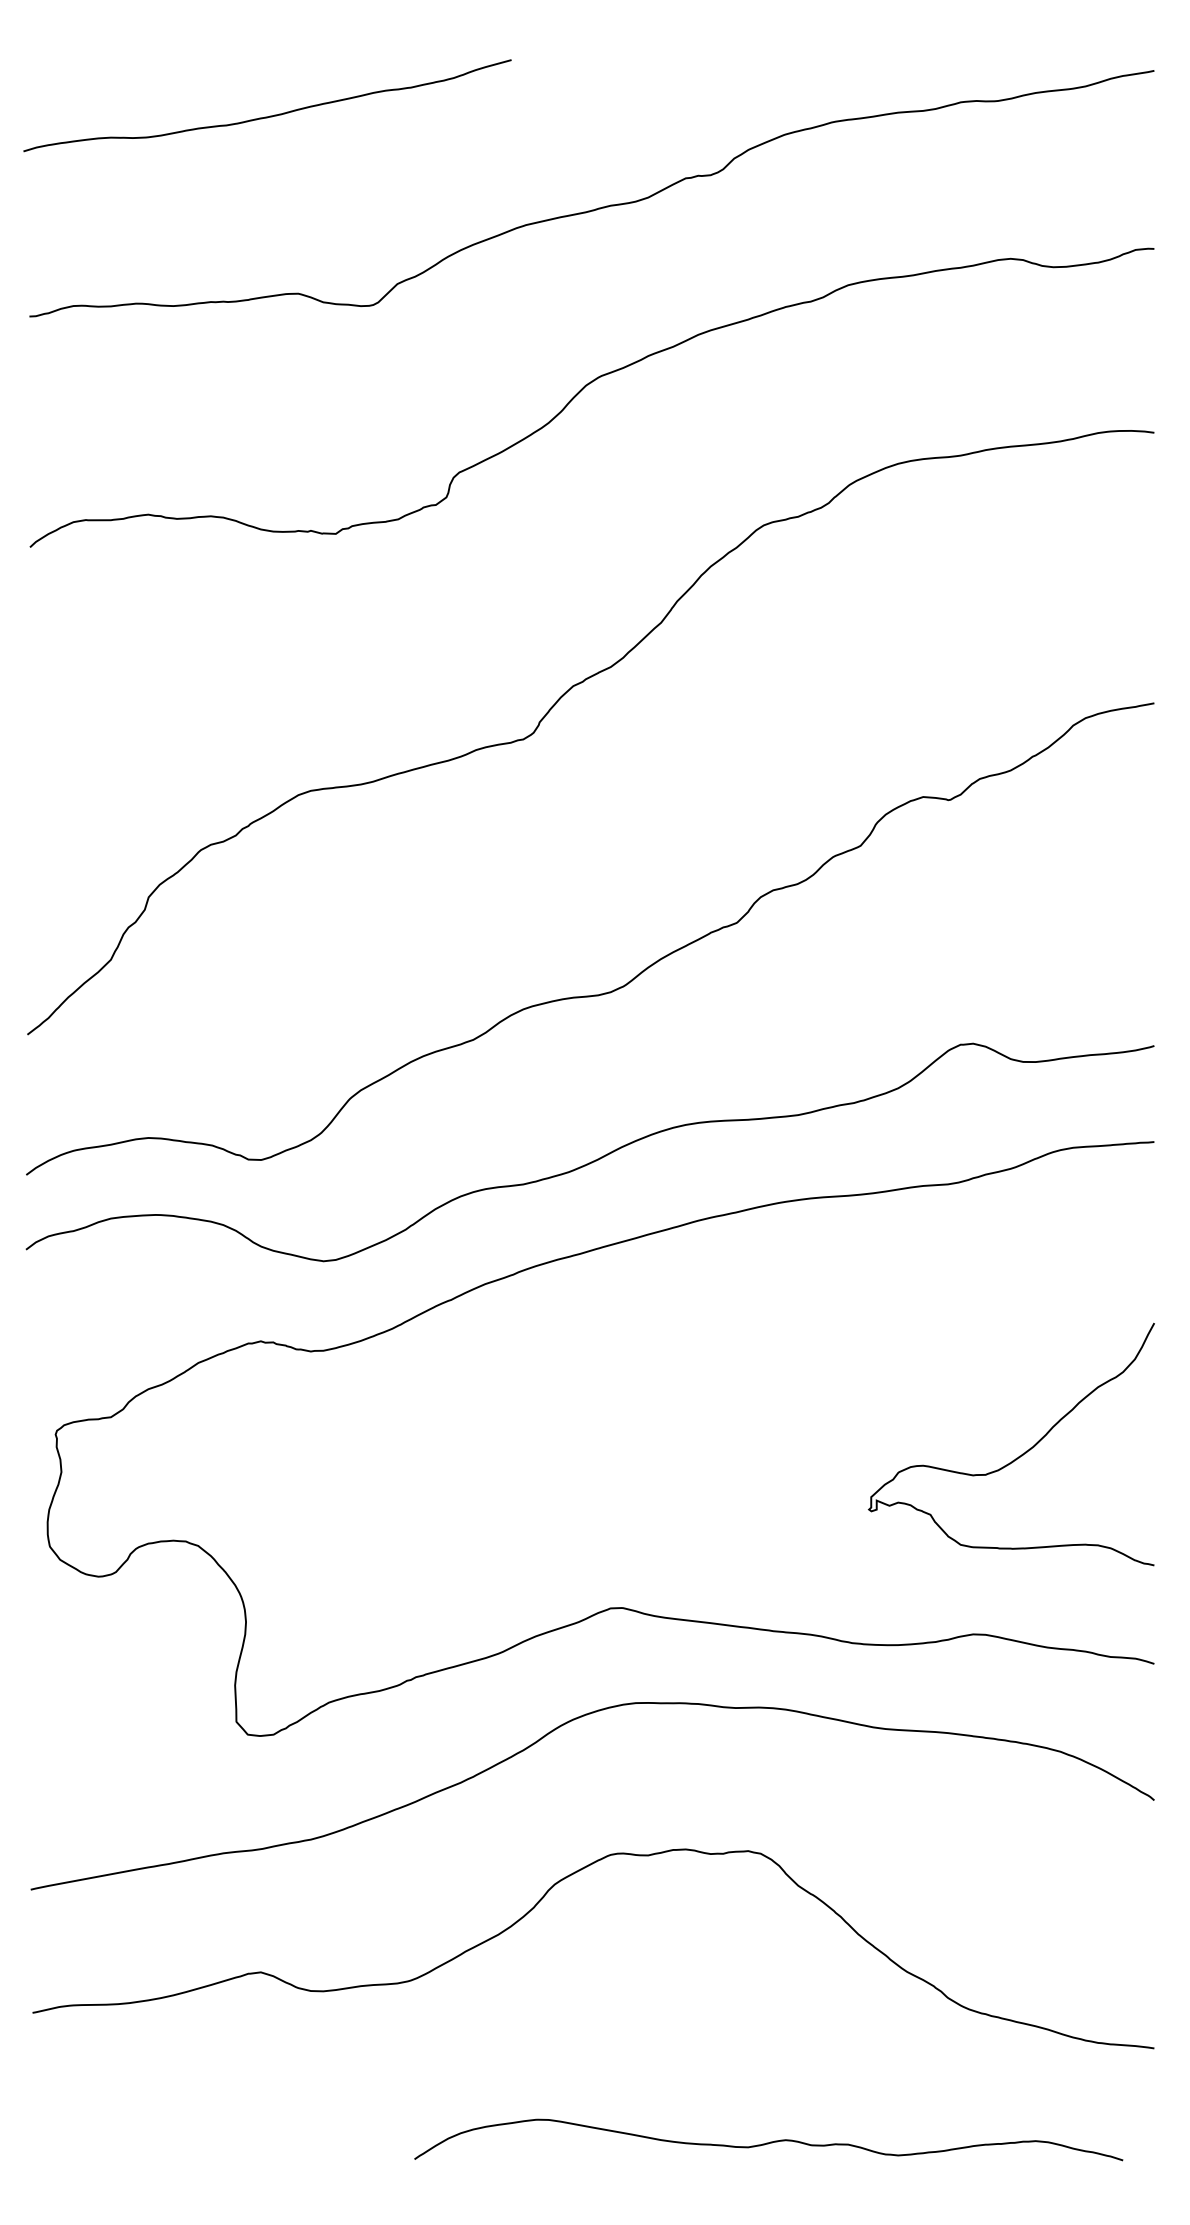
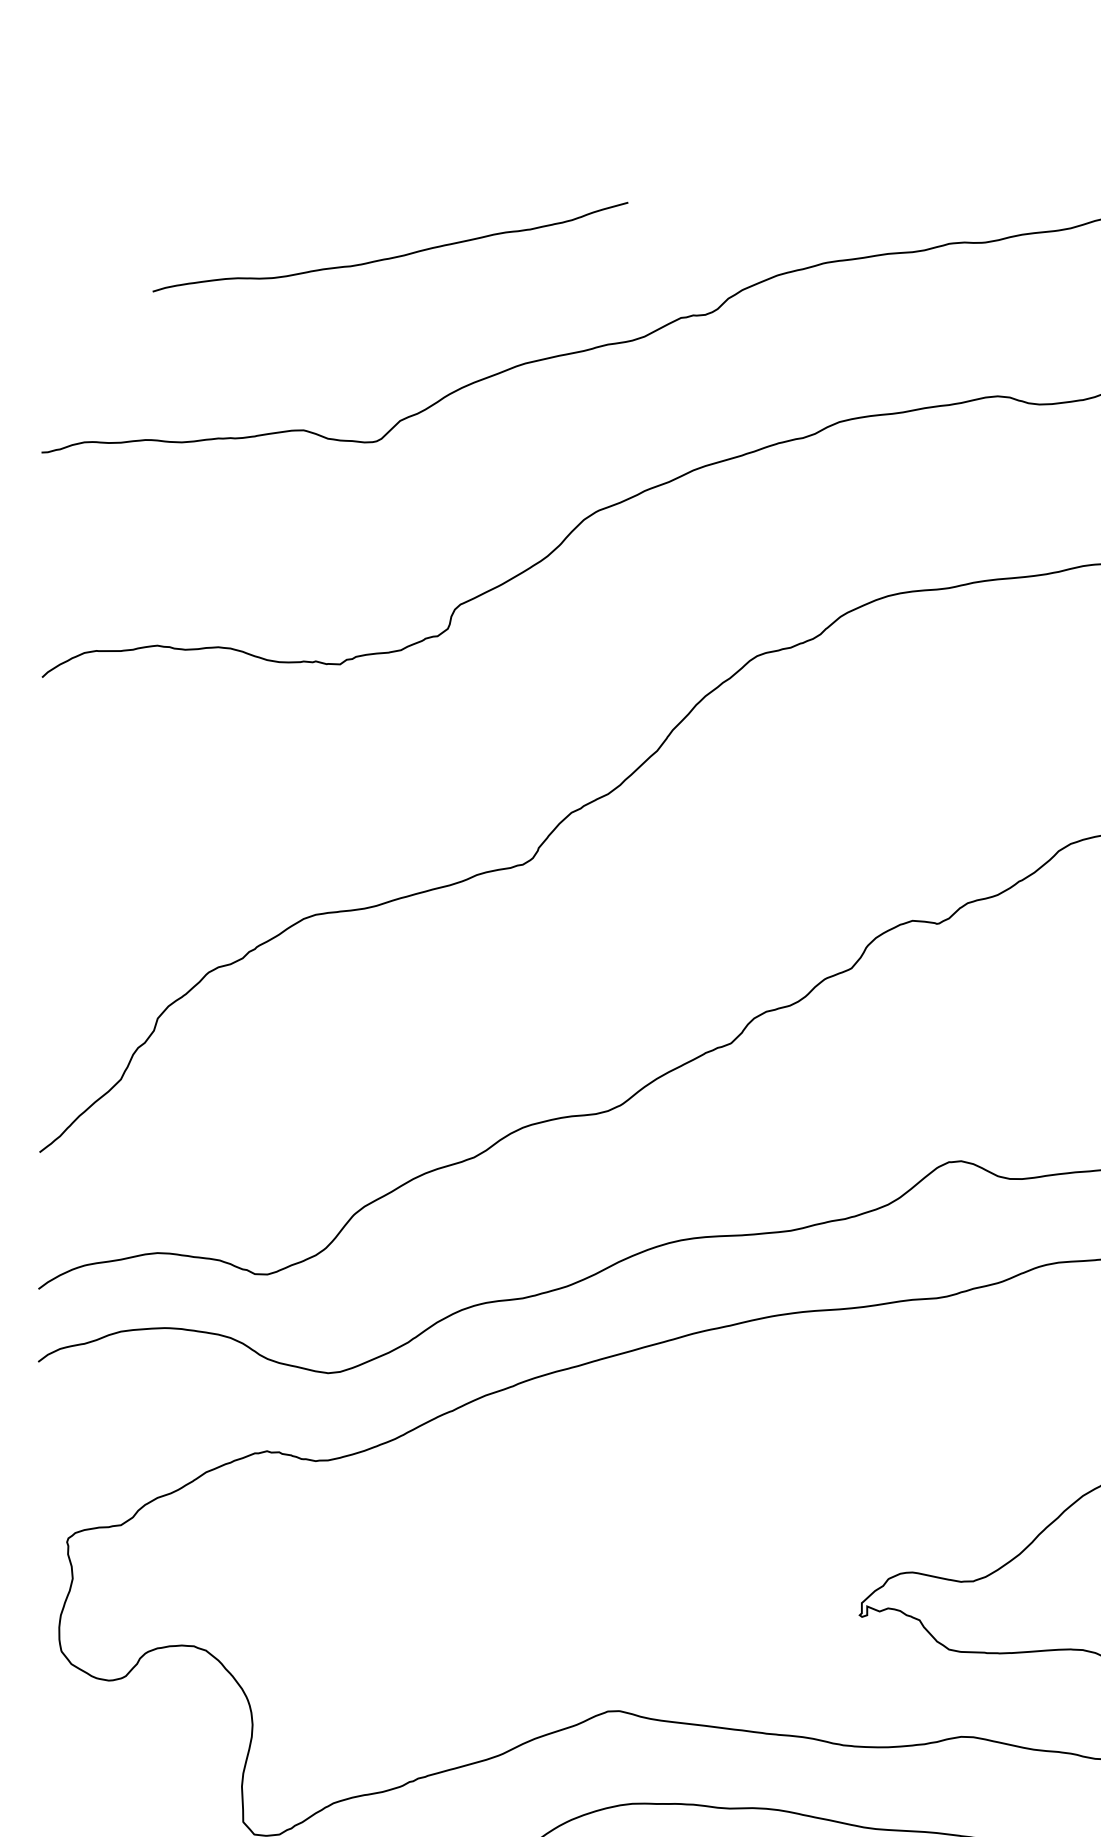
curve: (269, 115) -> (392, 256), moved

